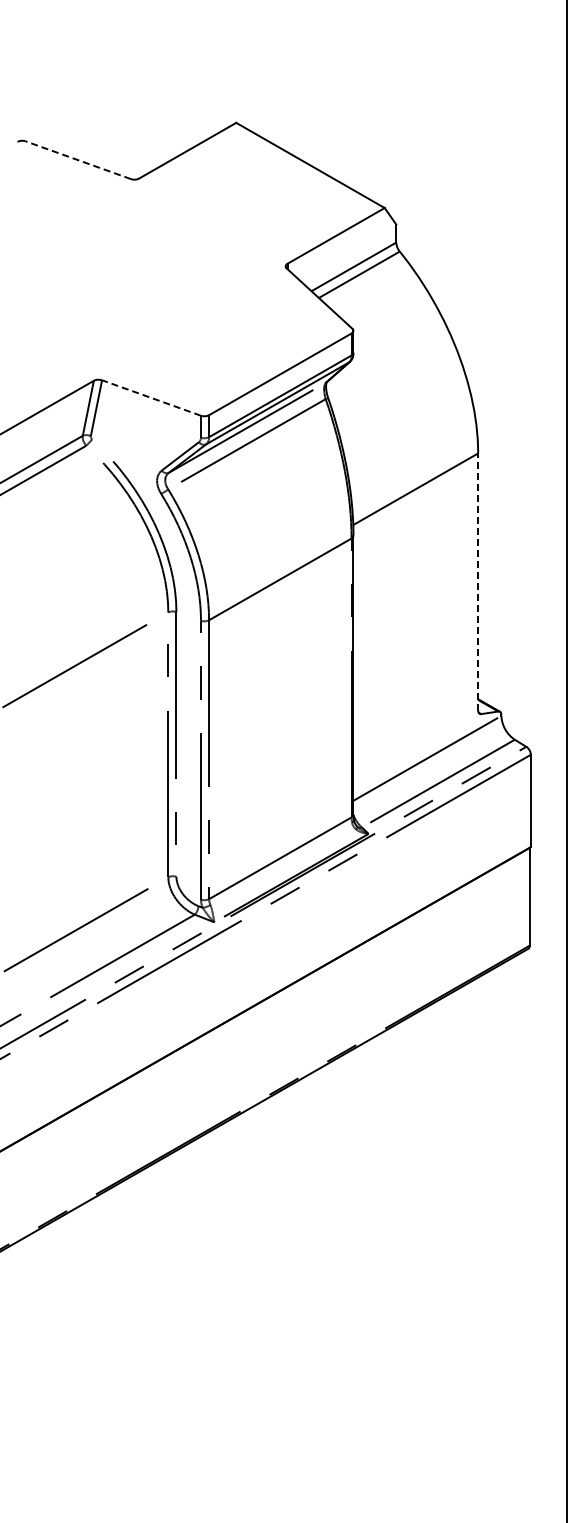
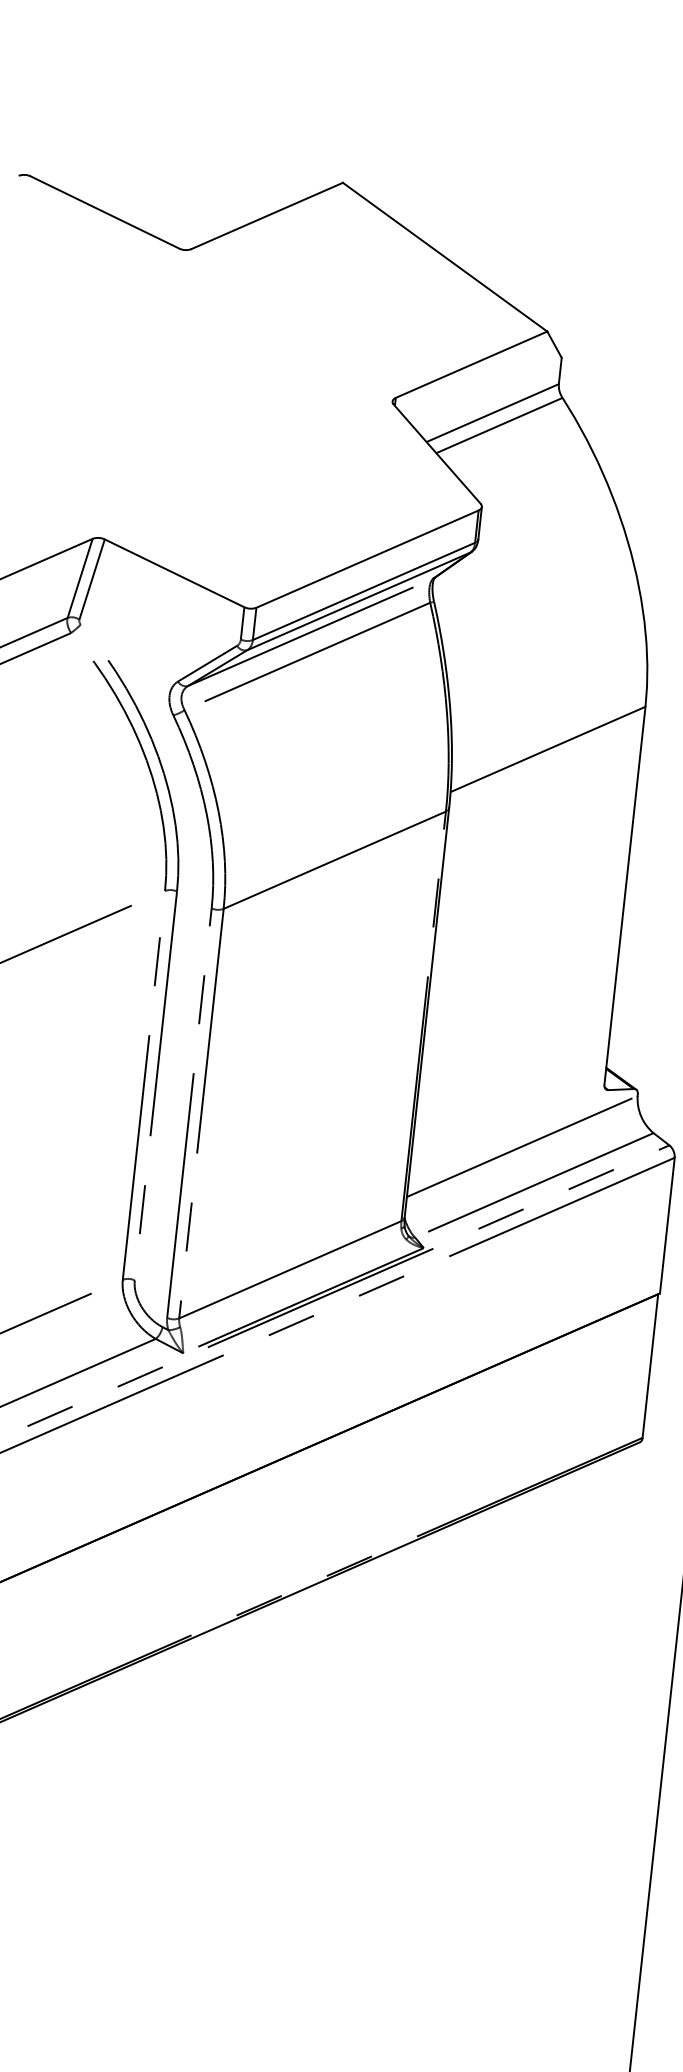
line: (78, 160) -> (105, 212), dashed -> solid
line: (151, 398) -> (174, 574), dashed -> solid
line: (478, 582) -> (625, 896), dashed -> solid

